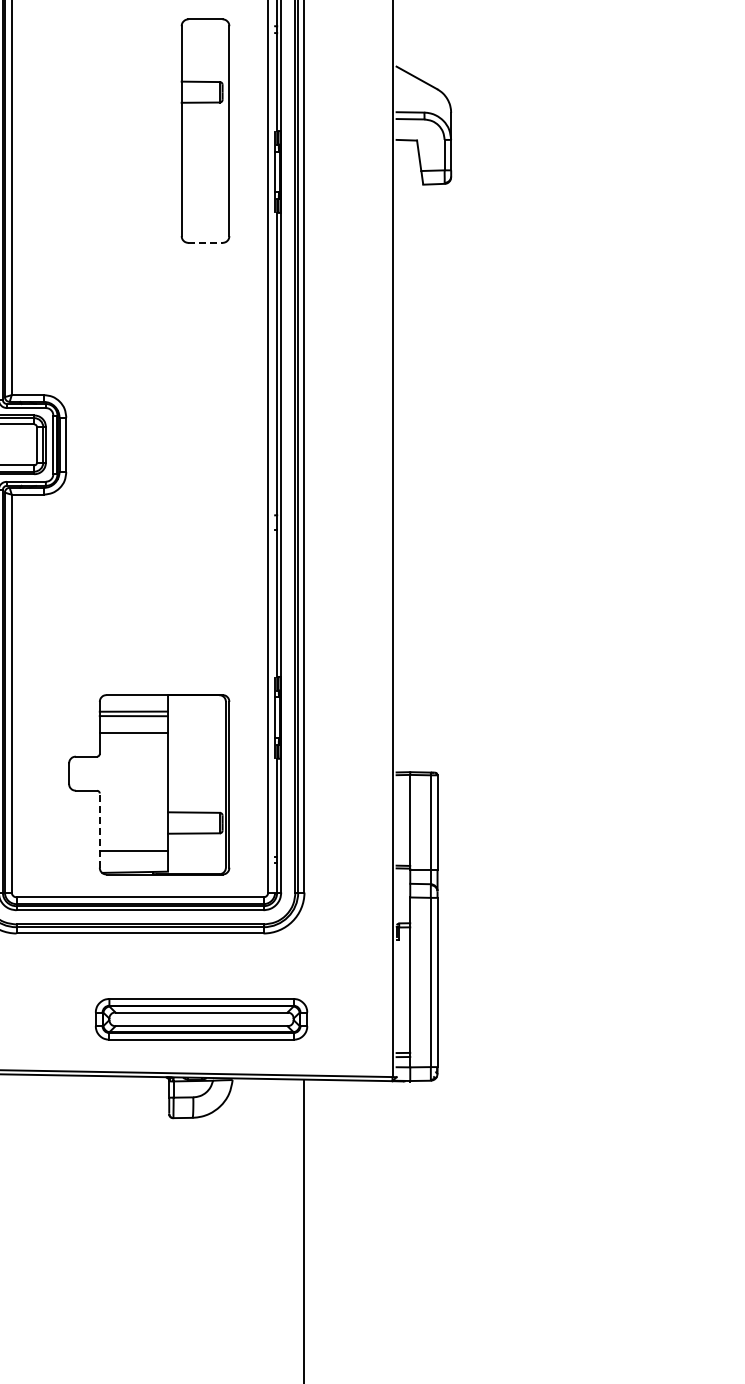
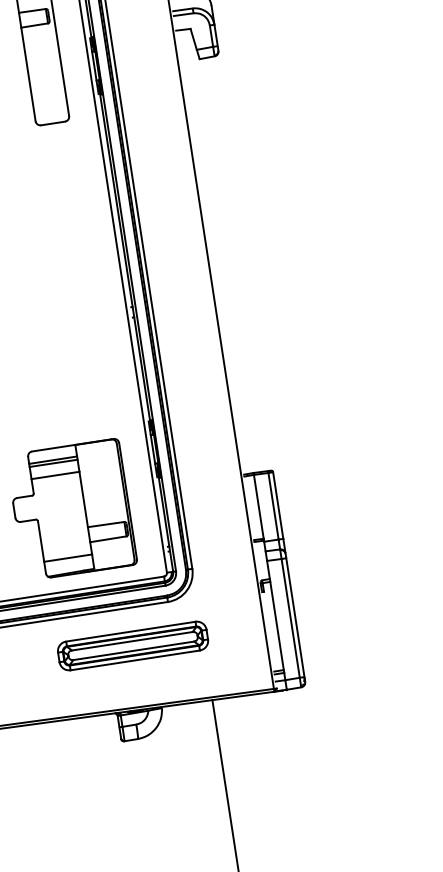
line: (206, 242) -> (53, 123), dashed -> solid
line: (99, 830) -> (41, 547), dashed -> solid
part: (201, 1019) -> (133, 646), moved

